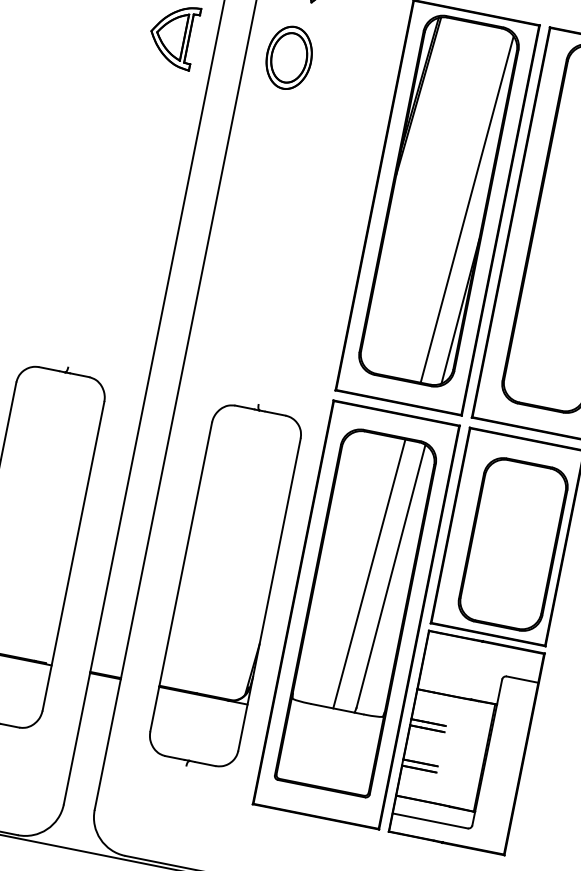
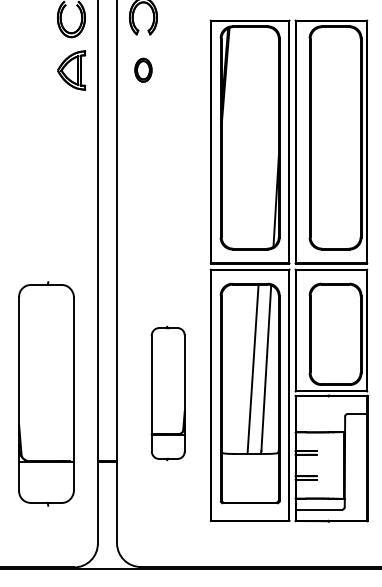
part: (289, 58) -> (143, 70), size x0.6
line: (466, 209) -> (267, 139), removed
part: (223, 585) -> (167, 393), size x0.6

